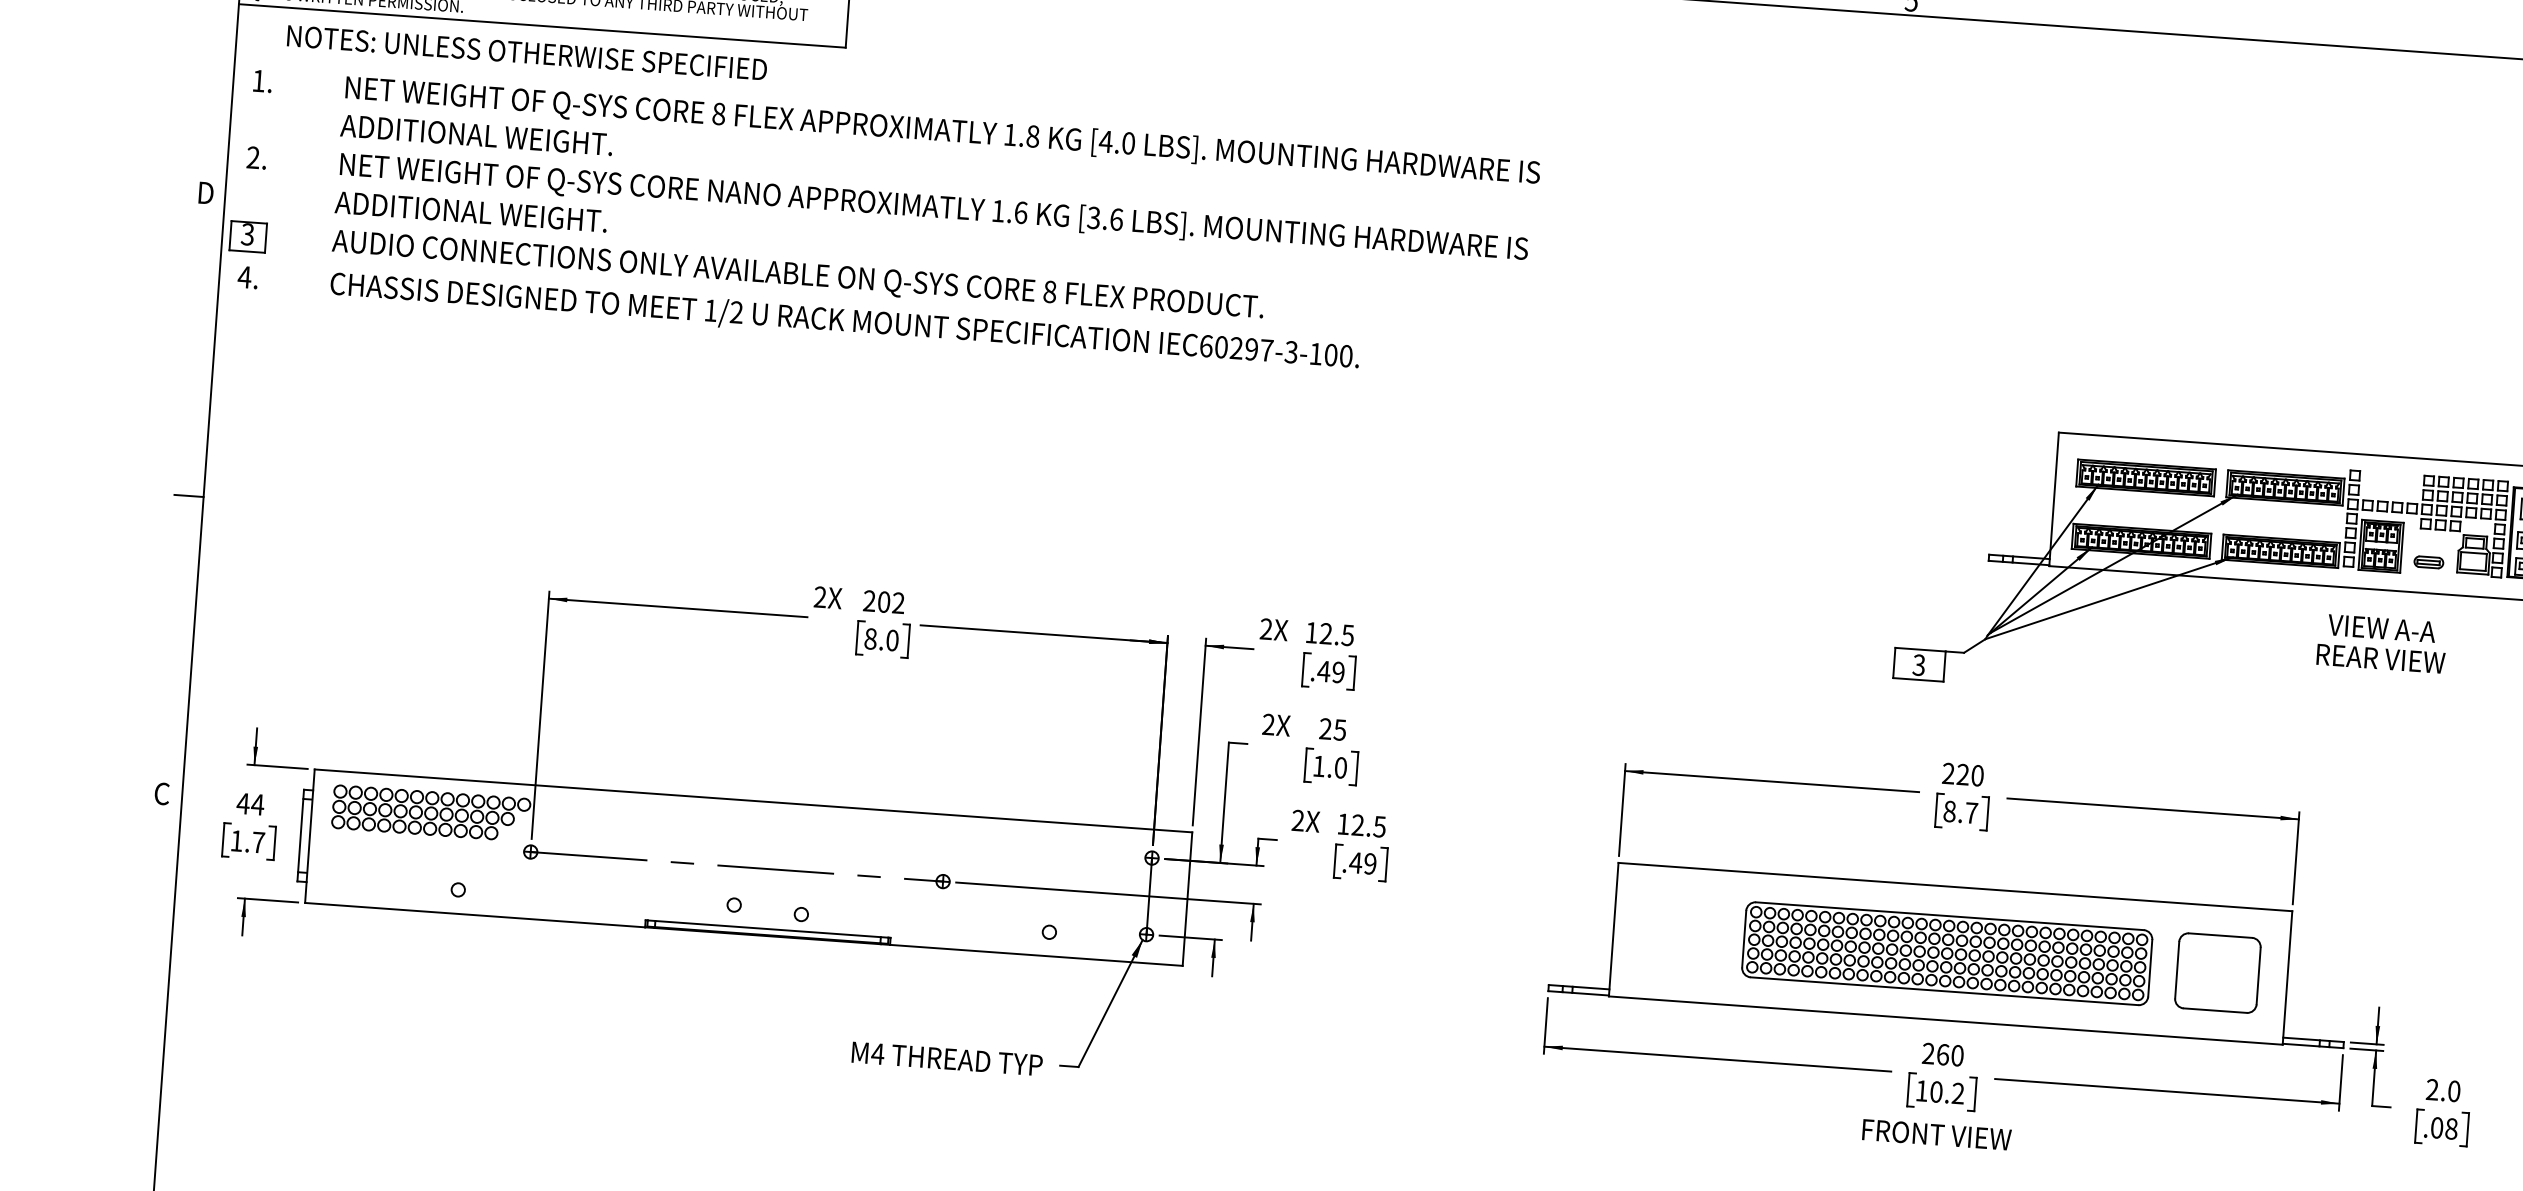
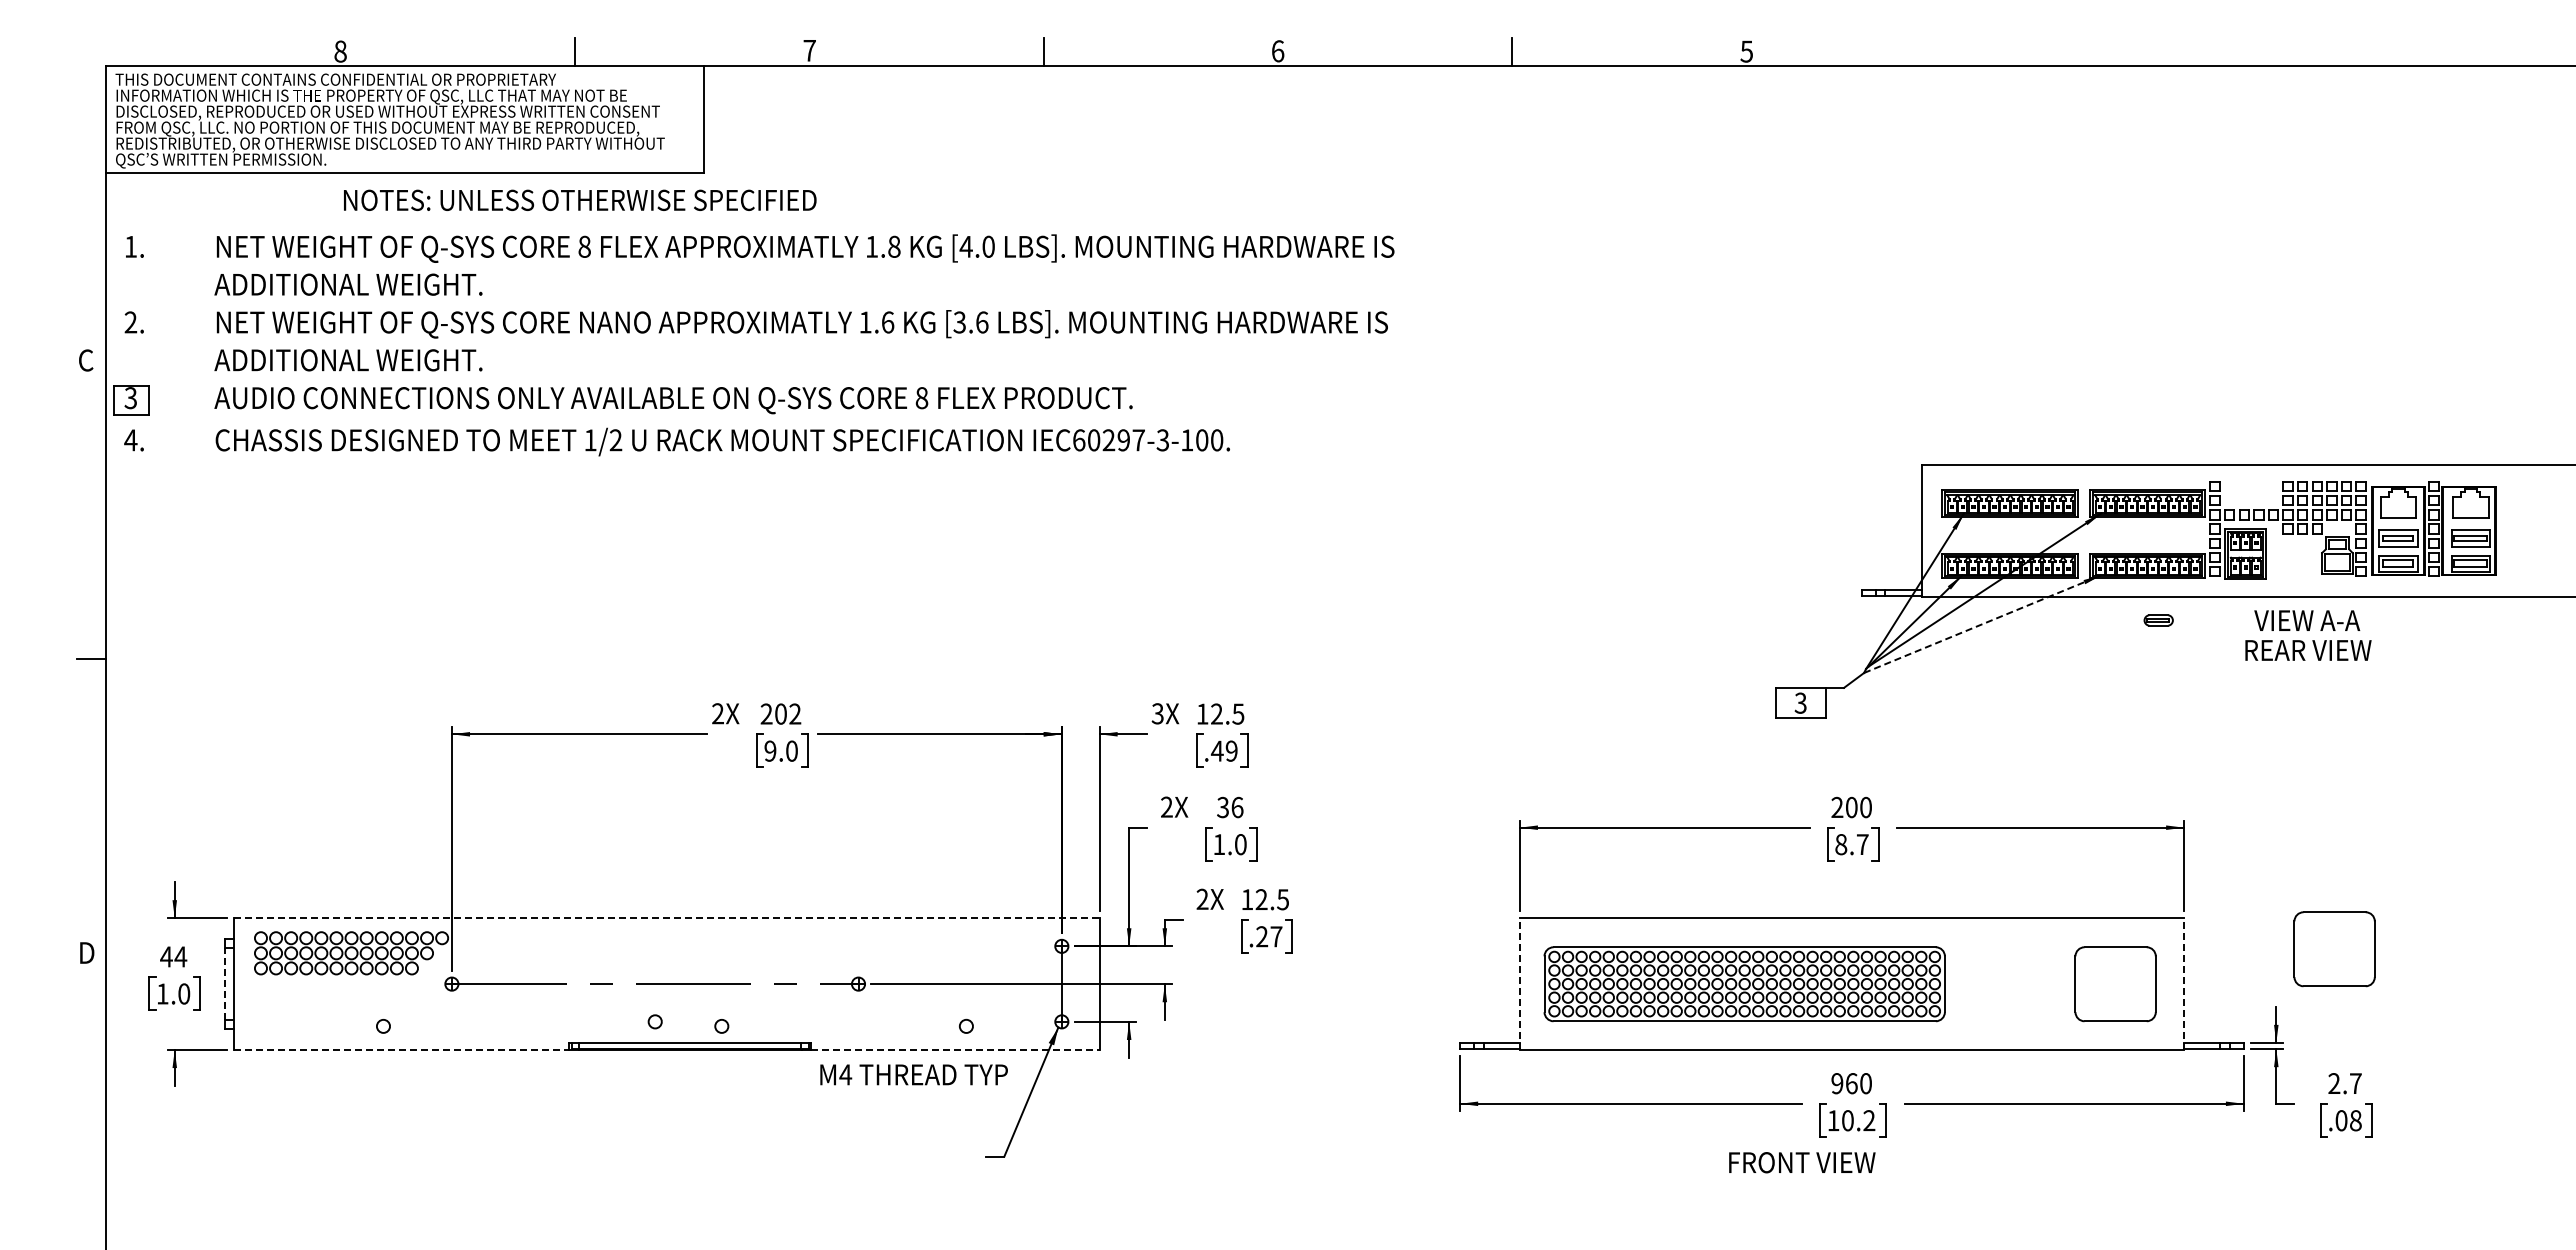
text: (527, 52) -> (580, 199), moved
text: (205, 193) -> (86, 360), D -> C
part: (2428, 562) -> (2158, 620), moved
line: (2110, 597) -> (1983, 623), solid -> dashed
text: (1265, 628) -> (1157, 713), 2X -> 3X
text: (870, 638) -> (770, 750), 8.0 -> 9.0
text: (2382, 643) -> (2308, 635), moved
text: (1333, 729) -> (1230, 807), 25 -> 36
text: (1962, 774) -> (1851, 807), 220 -> 200
text: (162, 793) -> (86, 952), C -> D
line: (753, 801) -> (666, 918), solid -> dashed
line: (301, 834) -> (225, 983), solid -> dashed
text: (258, 842) -> (184, 993), 1.7 -> 1.0
text: (1362, 863) -> (1268, 936), .49 -> .27
line: (474, 914) -> (401, 1049), solid -> dashed
line: (1613, 930) -> (1519, 984), solid -> dashed
part: (1947, 953) -> (1744, 984), moved
part: (2442, 953) -> (2334, 949), added
line: (1036, 954) -> (955, 1049), solid -> dashed
line: (2287, 978) -> (2184, 984), solid -> dashed
text: (1928, 1053) -> (1837, 1083), 260 -> 960
text: (946, 1058) -> (913, 1074), moved
text: (2453, 1091) -> (2355, 1083), 2.0 -> 2.7
text: (1937, 1134) -> (1802, 1162), moved

